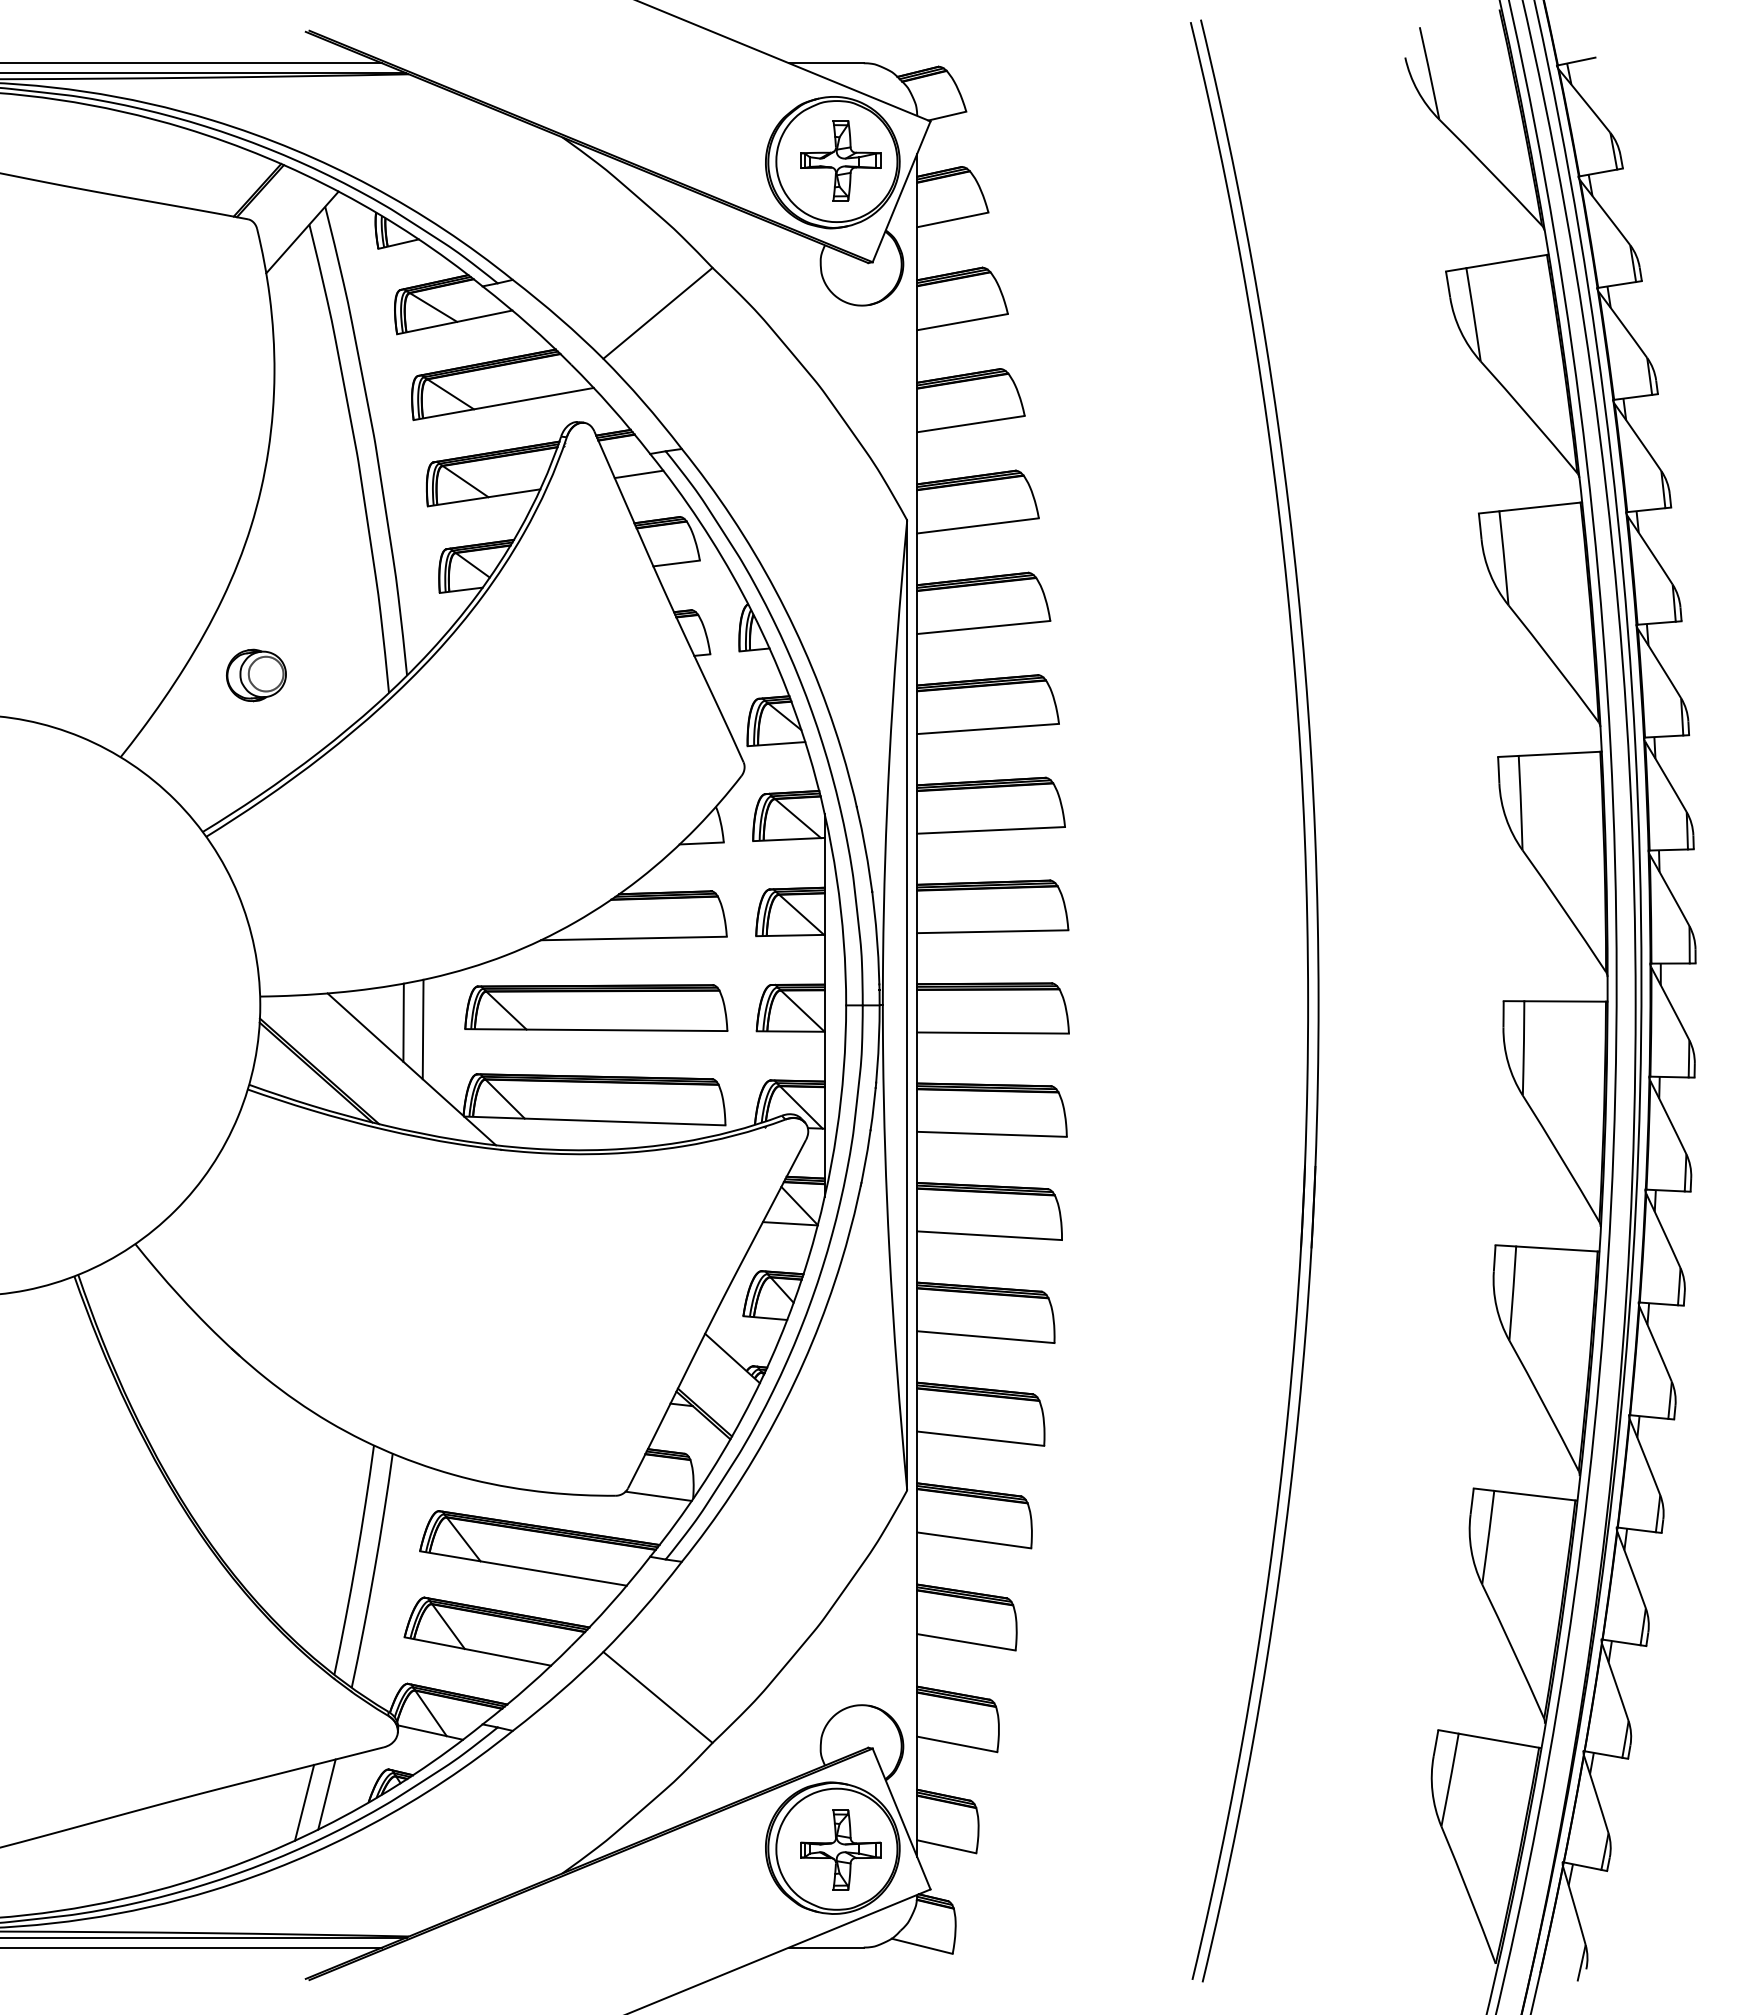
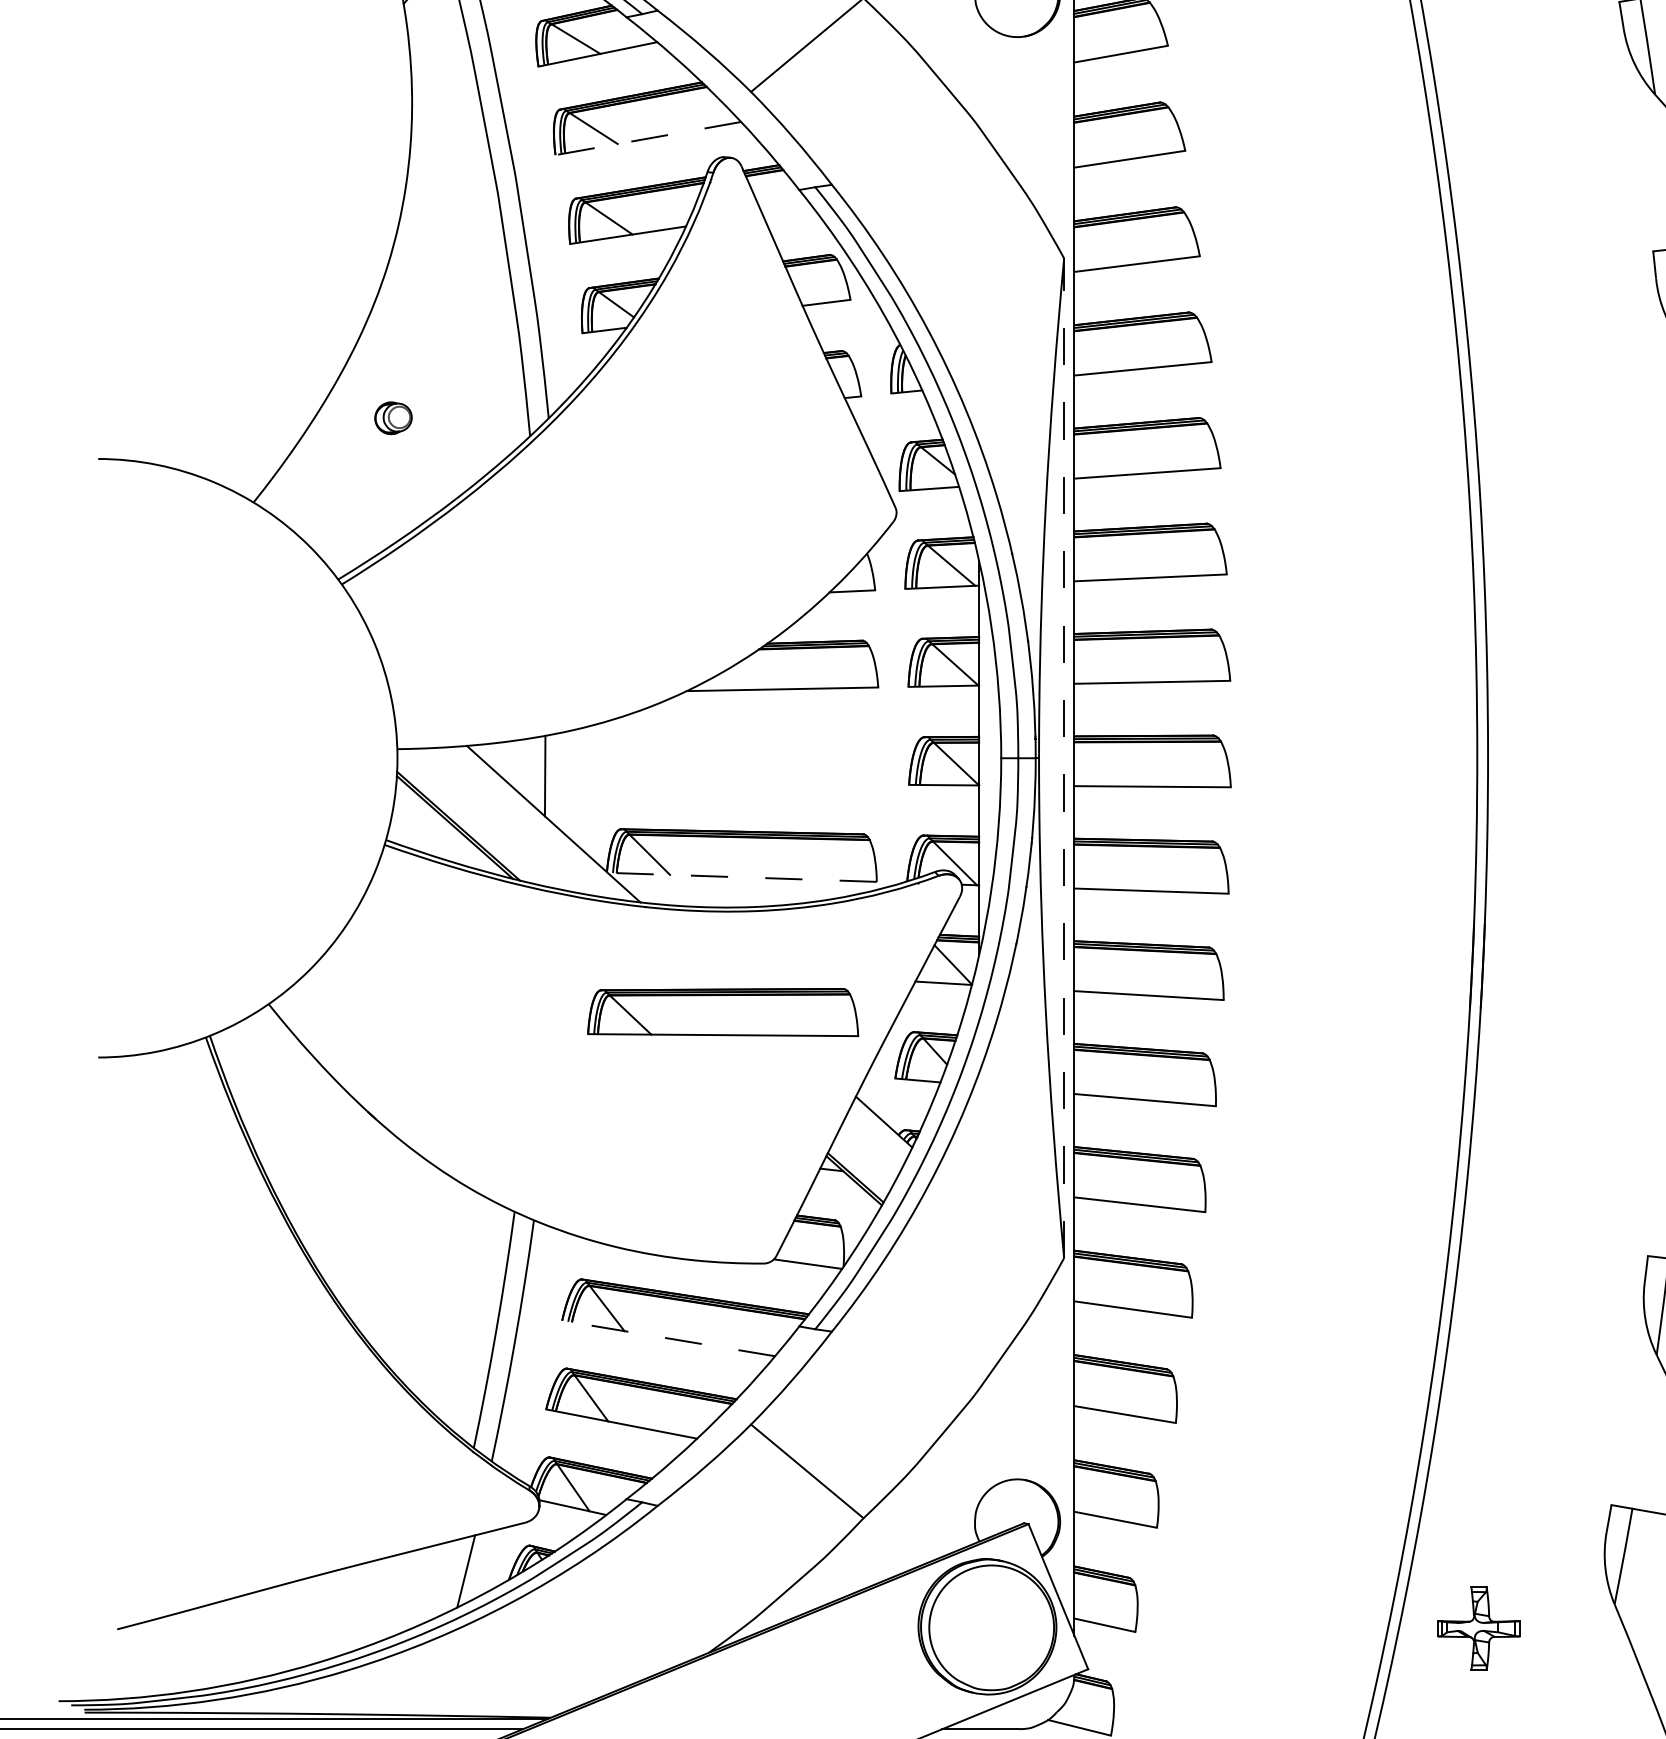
line: (503, 404) -> (648, 139), solid -> dashed
line: (638, 474) -> (787, 211), removed
part: (256, 675) -> (393, 418), size x0.6
line: (907, 1004) -> (1064, 757), solid -> dashed
part: (596, 1007) -> (723, 1011), moved
line: (422, 1029) -> (564, 783), removed
line: (594, 1120) -> (741, 876), solid -> dashed
line: (523, 1568) -> (668, 1338), solid -> dashed
line: (304, 1802) -> (443, 1579), removed
part: (840, 1849) -> (1478, 1628), moved

